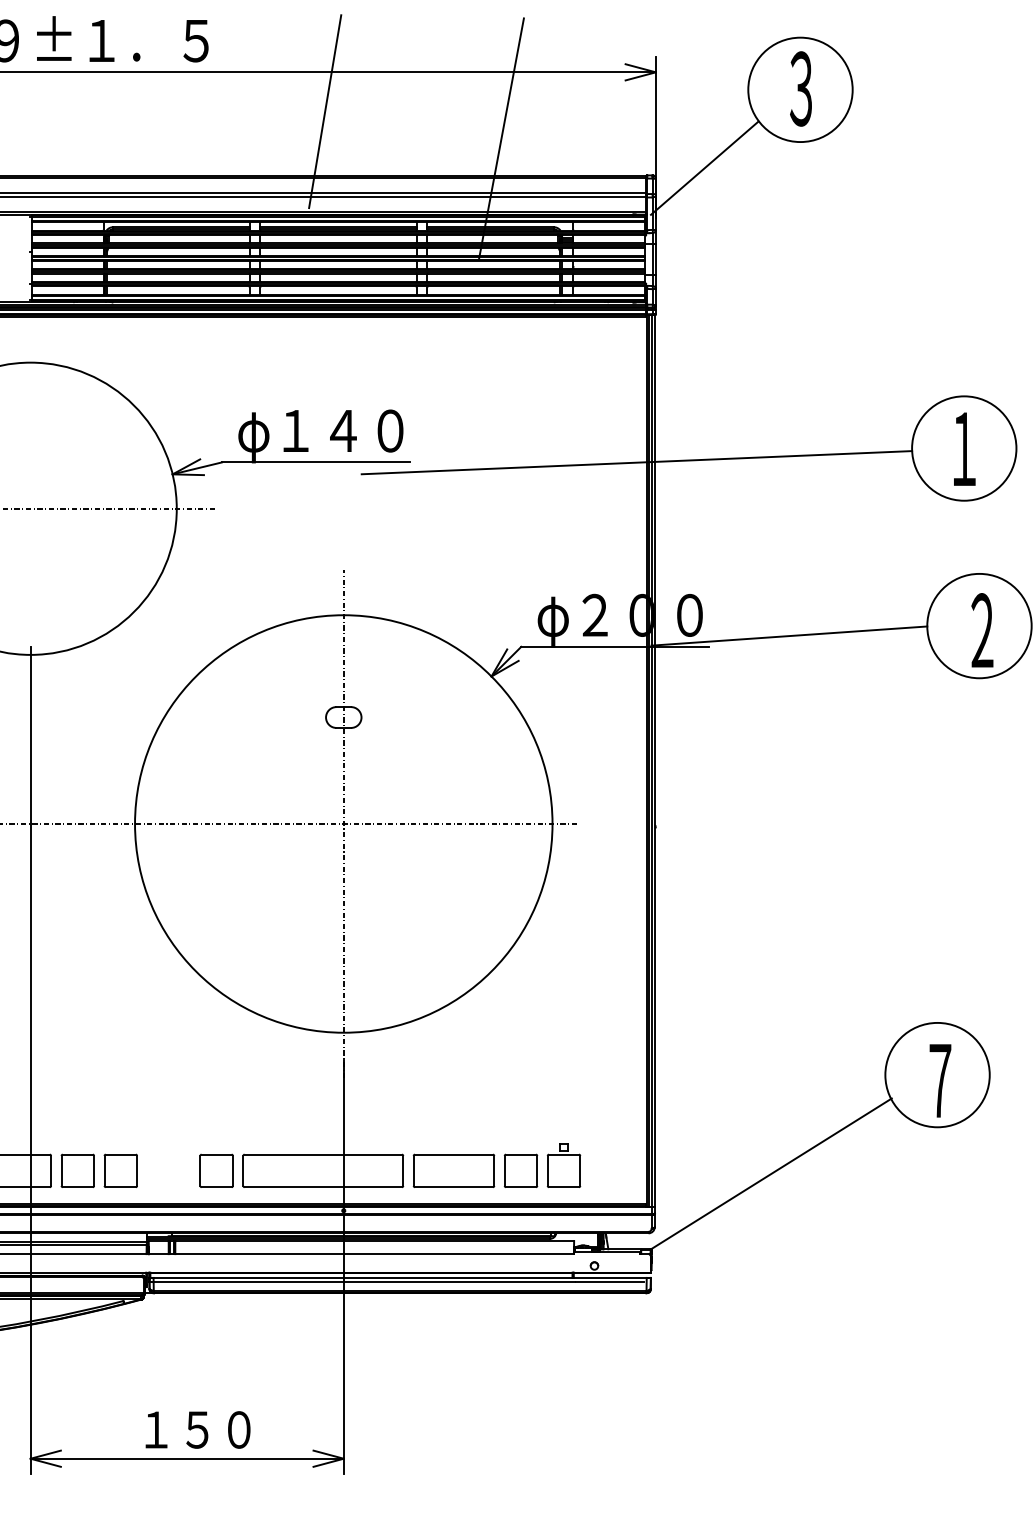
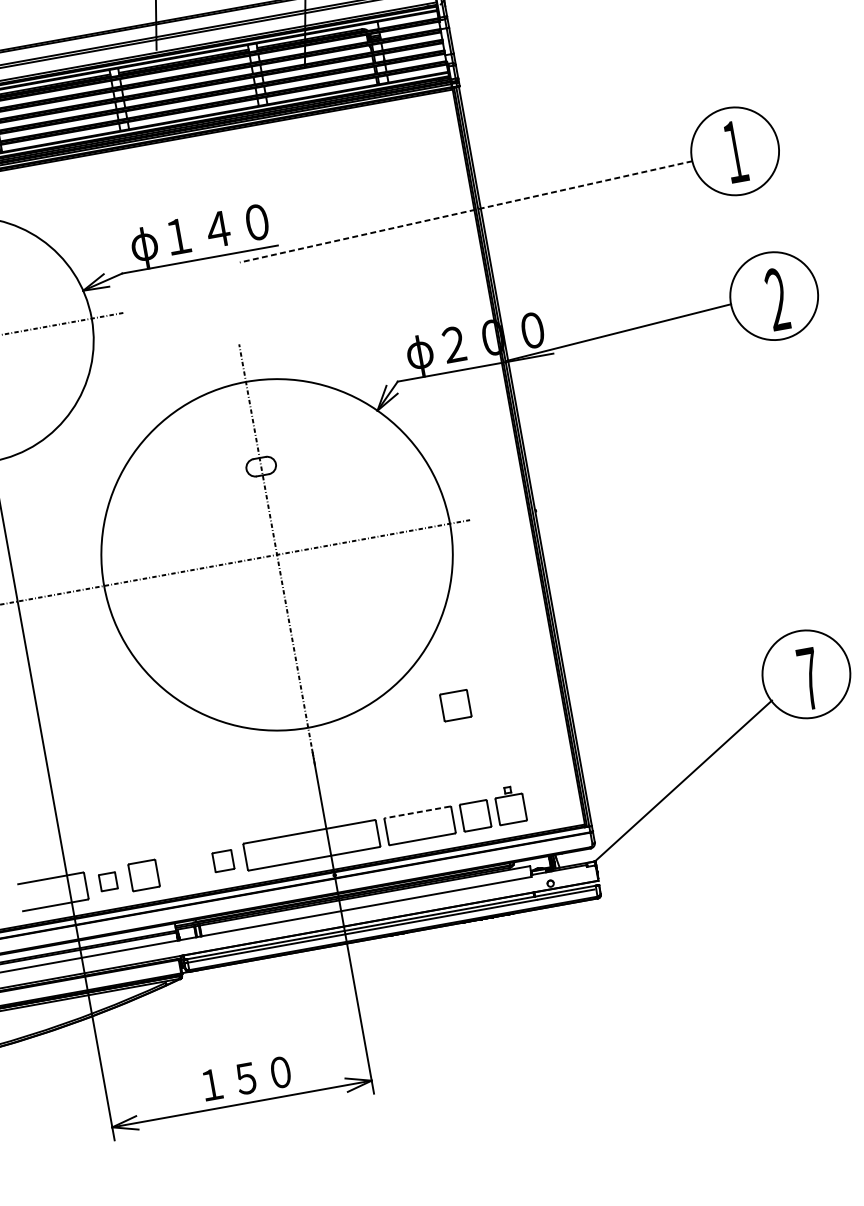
line: (636, 462) -> (465, 211), solid -> dashed
part: (520, 1037) -> (455, 705), added
line: (453, 1154) -> (417, 812), solid -> dashed
part: (77, 1170) -> (108, 881), size x0.6
part: (216, 1170) -> (223, 860), size x0.7

